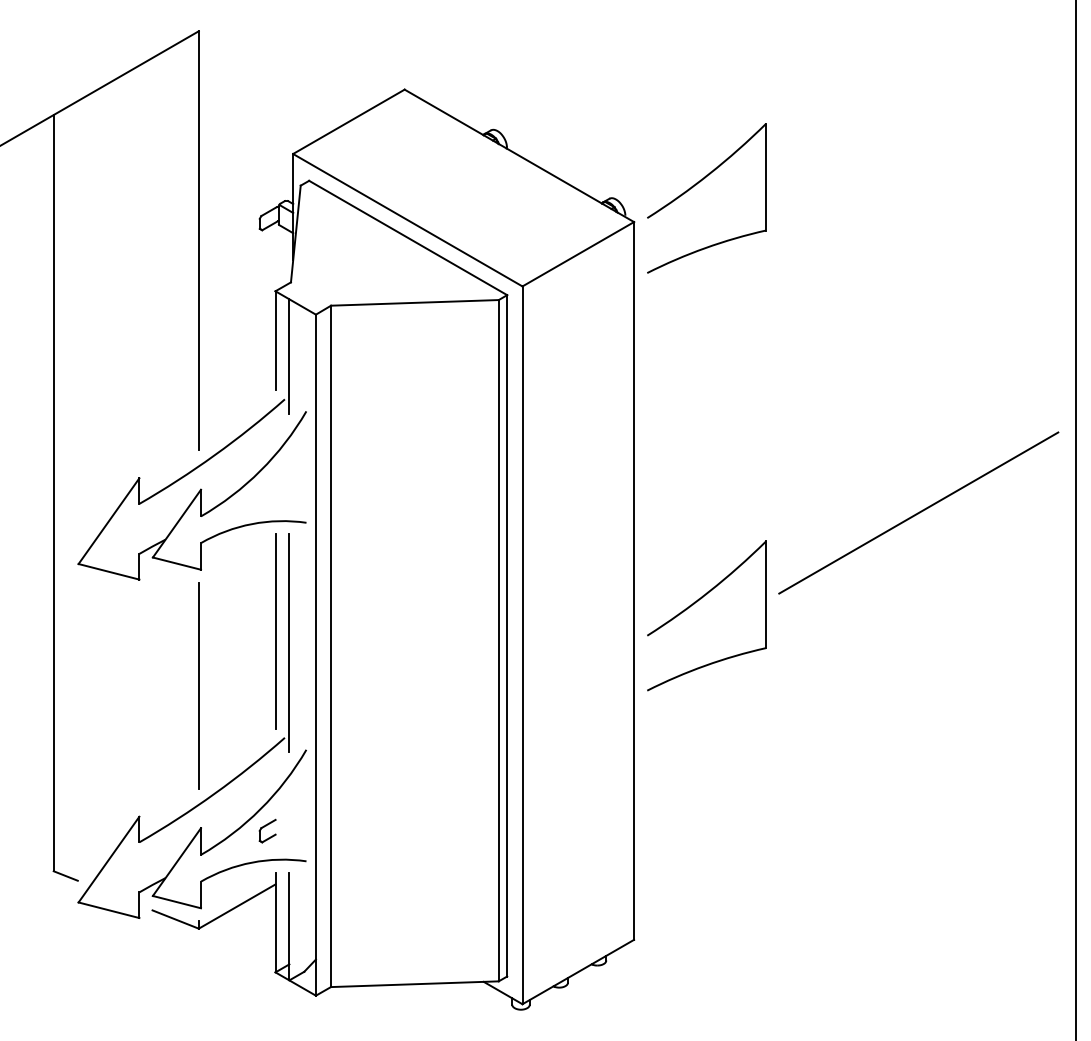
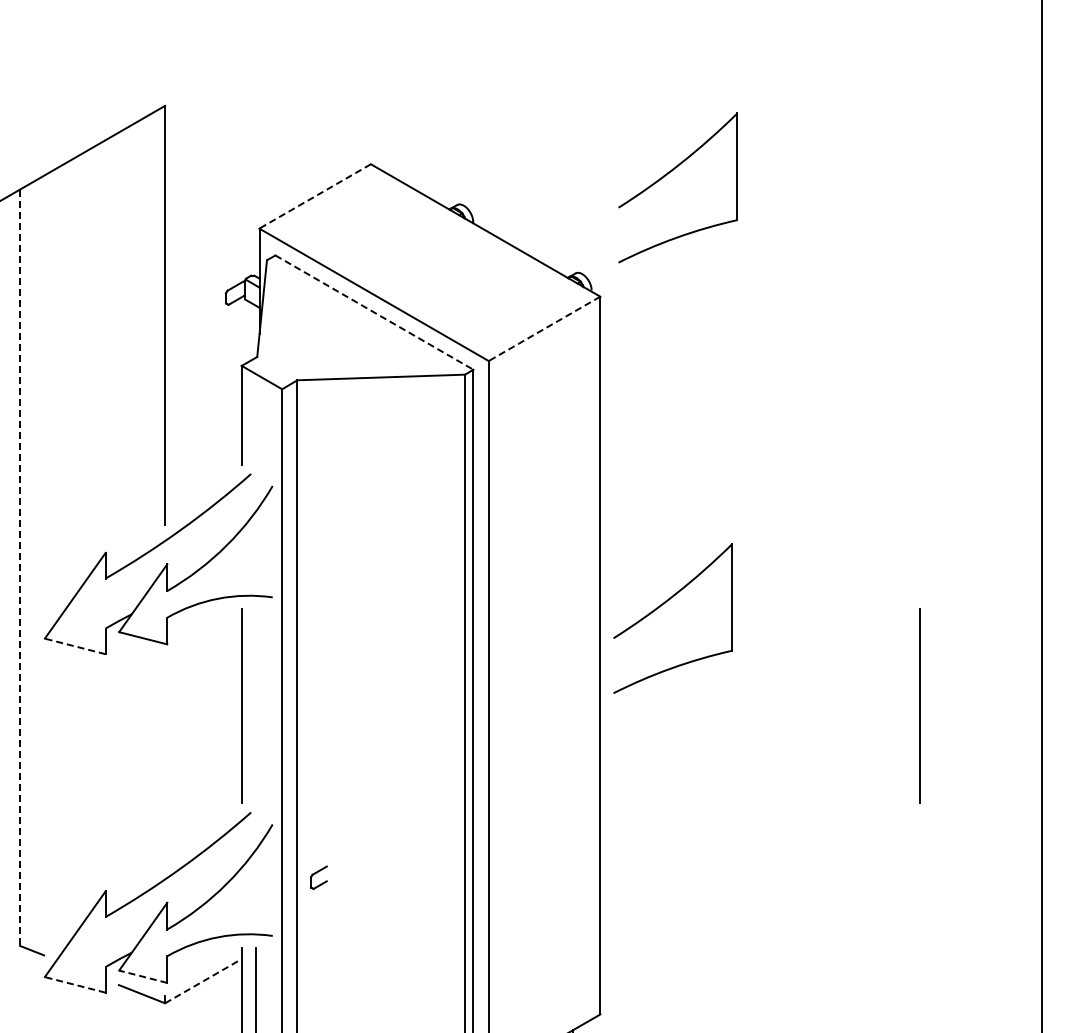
line: (348, 122) -> (314, 197), solid -> dashed
part: (696, 185) -> (667, 175), moved
line: (408, 238) -> (374, 313), solid -> dashed
line: (577, 254) -> (543, 329), solid -> dashed
line: (289, 356) -> (255, 431), removed
line: (53, 493) -> (19, 568), solid -> dashed
line: (918, 512) -> (884, 587), removed
line: (108, 571) -> (74, 646), solid -> dashed
part: (698, 601) -> (664, 604), moved
line: (953, 631) -> (919, 706), added
line: (289, 643) -> (255, 718), removed
line: (198, 685) -> (164, 760), removed
part: (267, 830) -> (318, 877), moved
line: (176, 902) -> (142, 977), solid -> dashed
line: (237, 906) -> (203, 981), solid -> dashed
line: (108, 910) -> (74, 985), solid -> dashed

